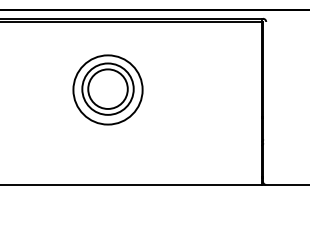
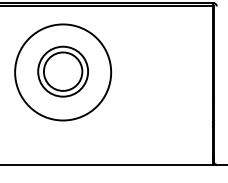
circle: (107, 89) -> (62, 72), size x1.43

